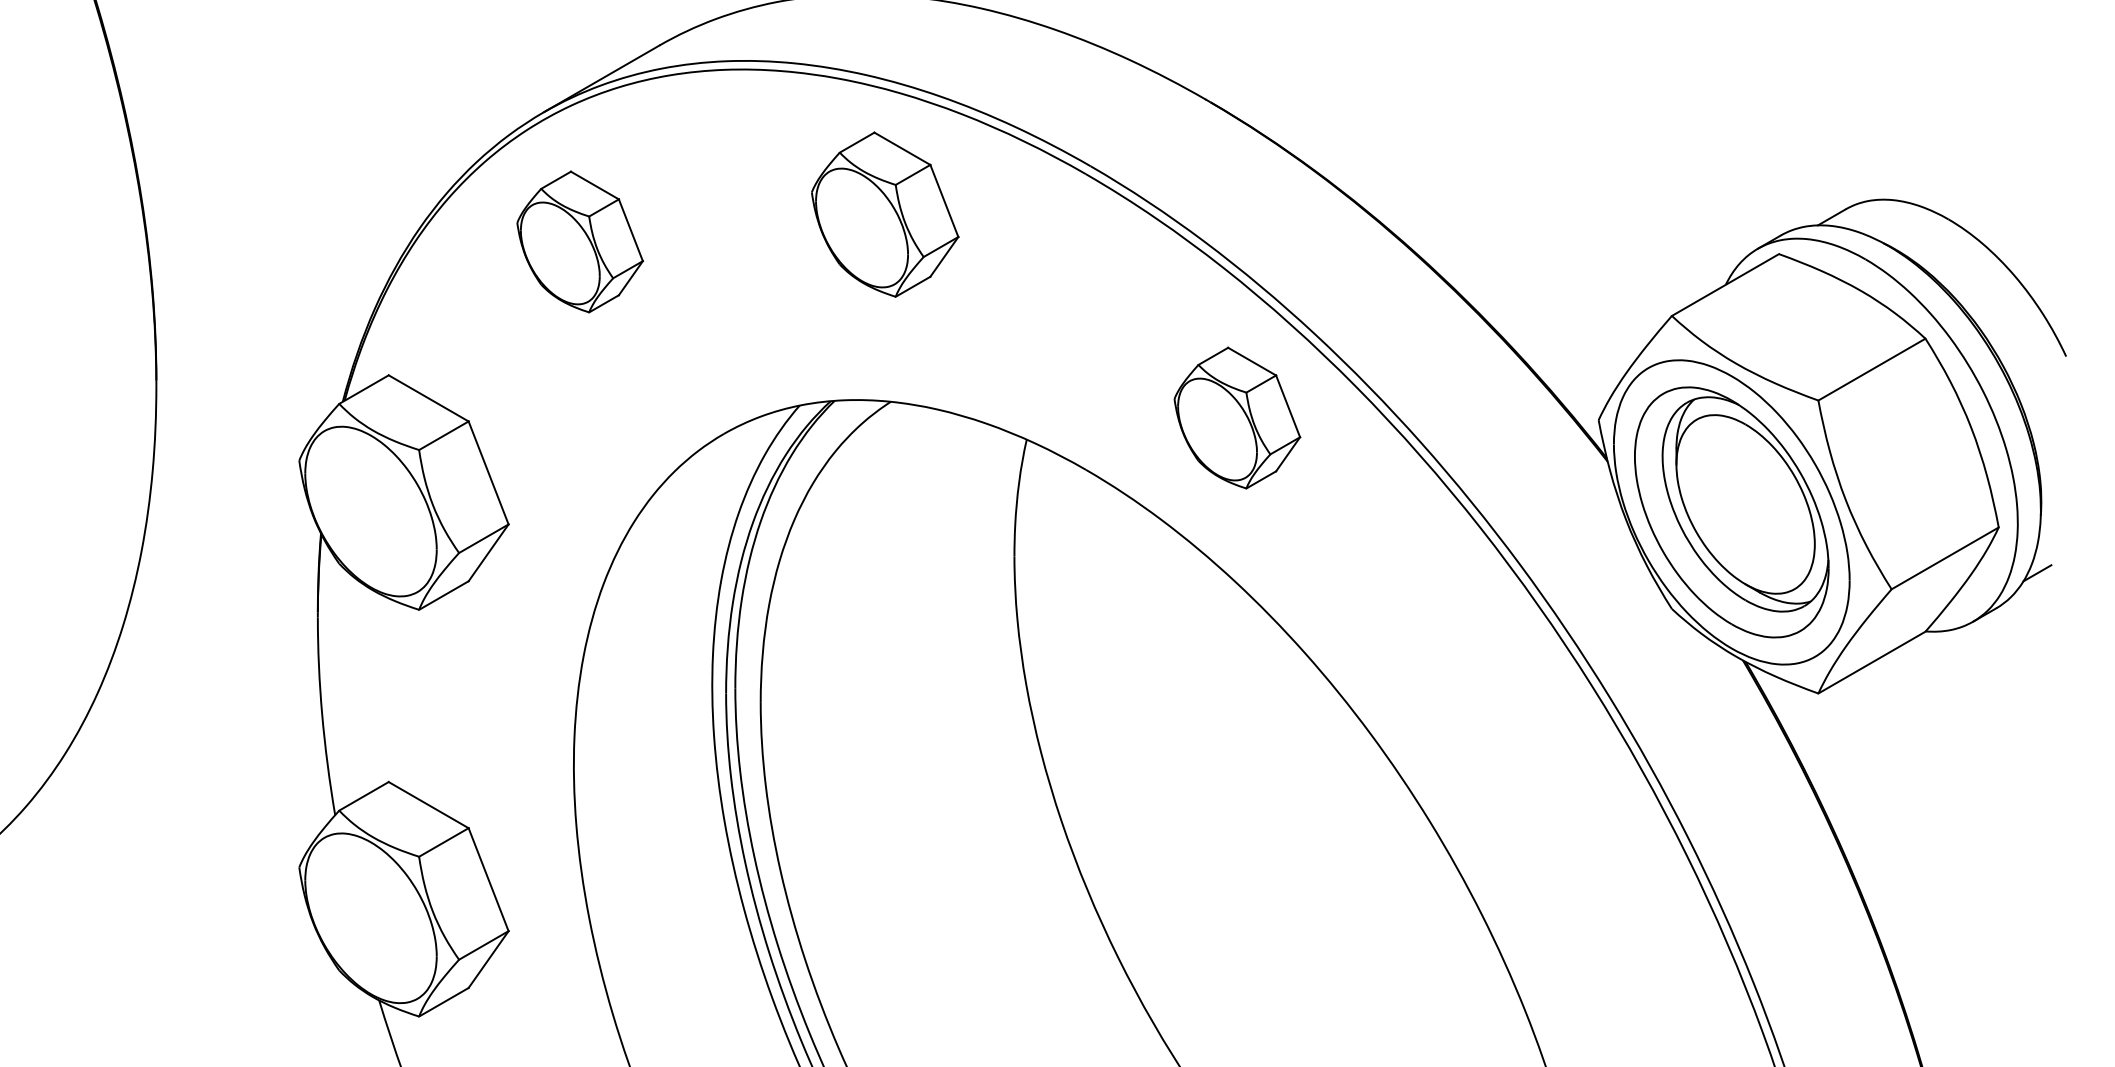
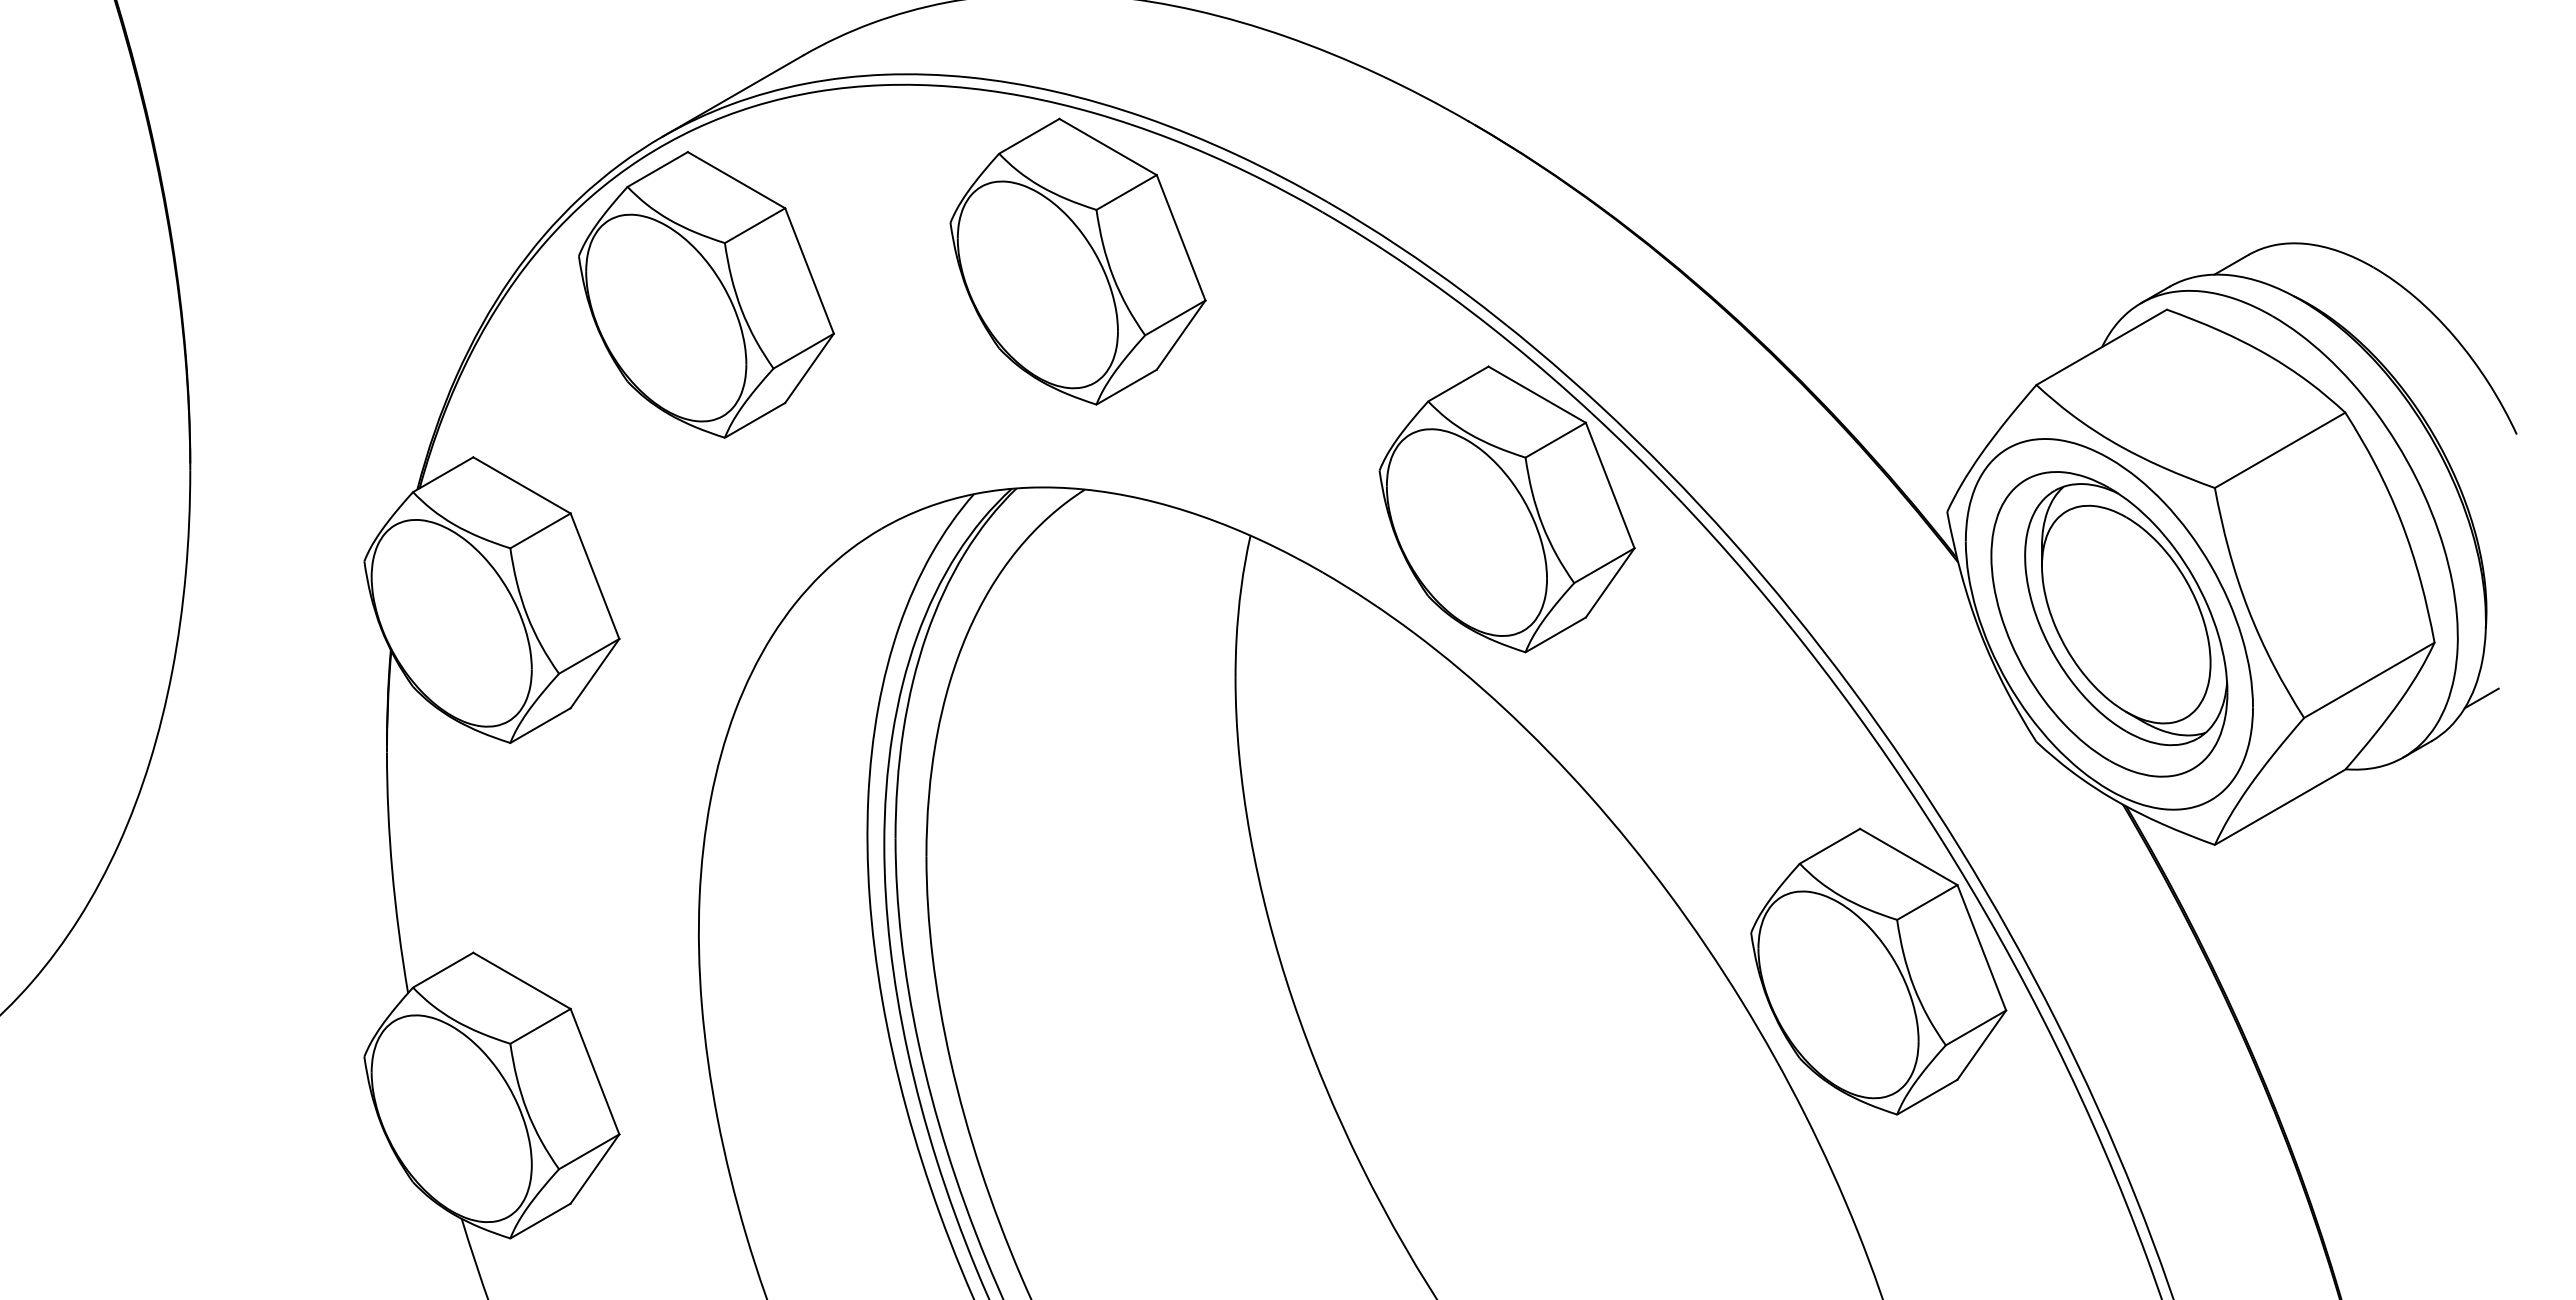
part: (884, 214) -> (1077, 261), size x1.43
part: (580, 241) -> (706, 294), size x1.67
part: (1236, 418) -> (1506, 509), size x1.67
part: (1542, 797) -> (1878, 971), added

